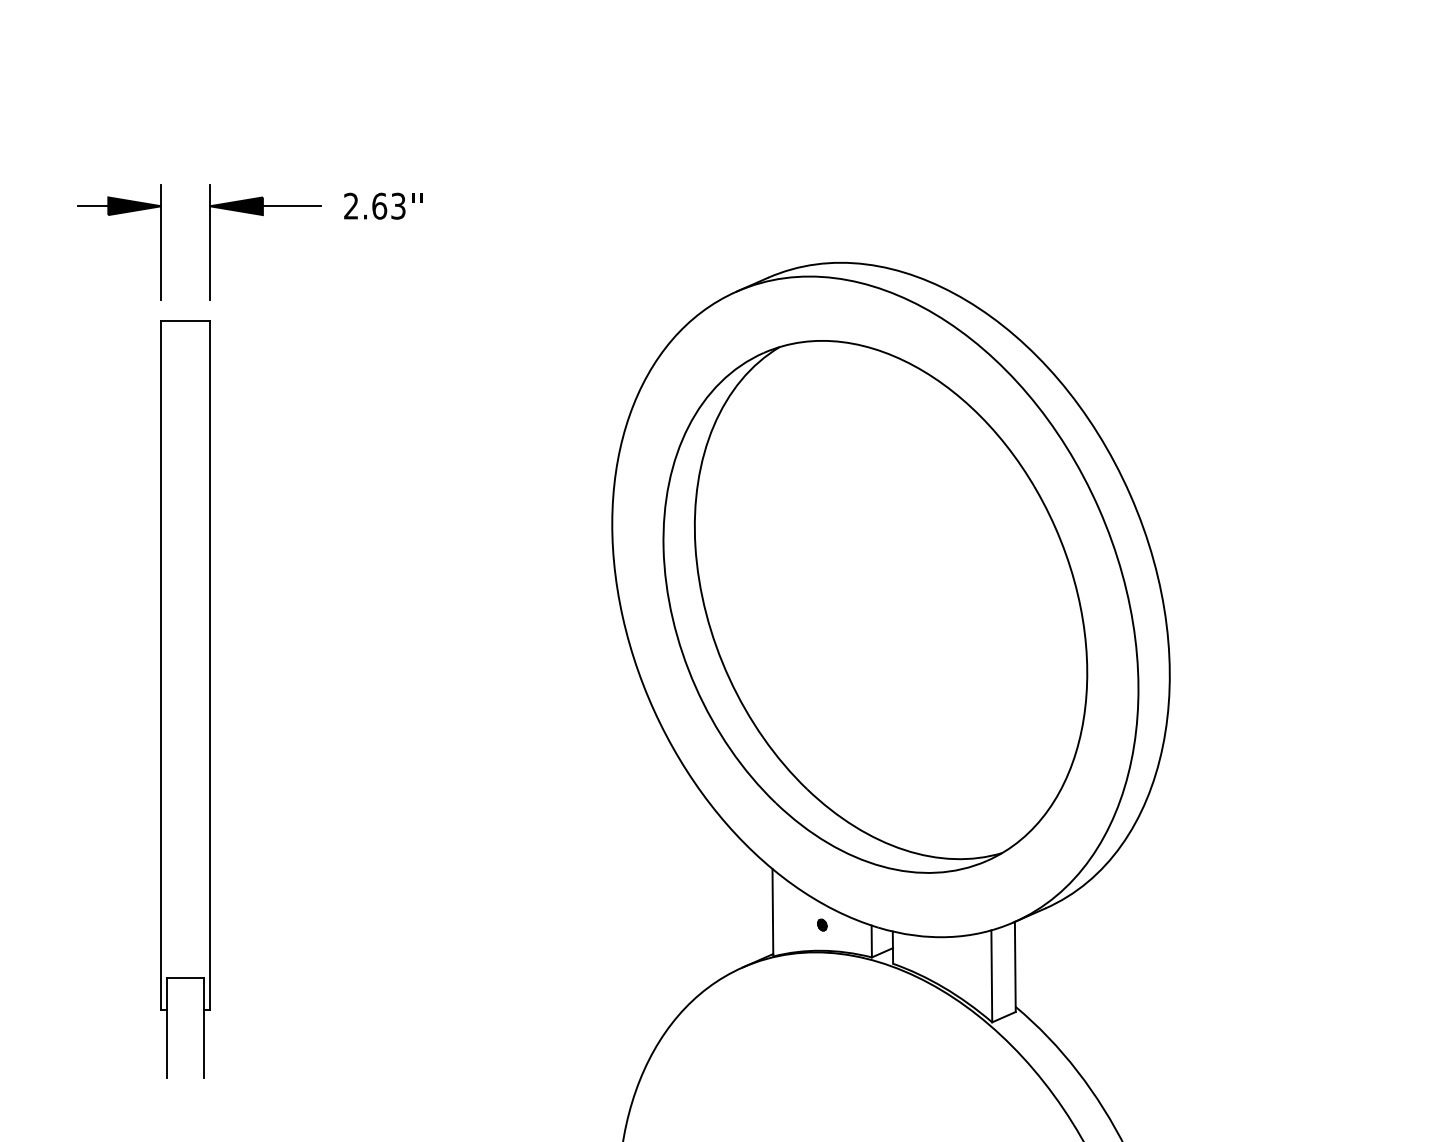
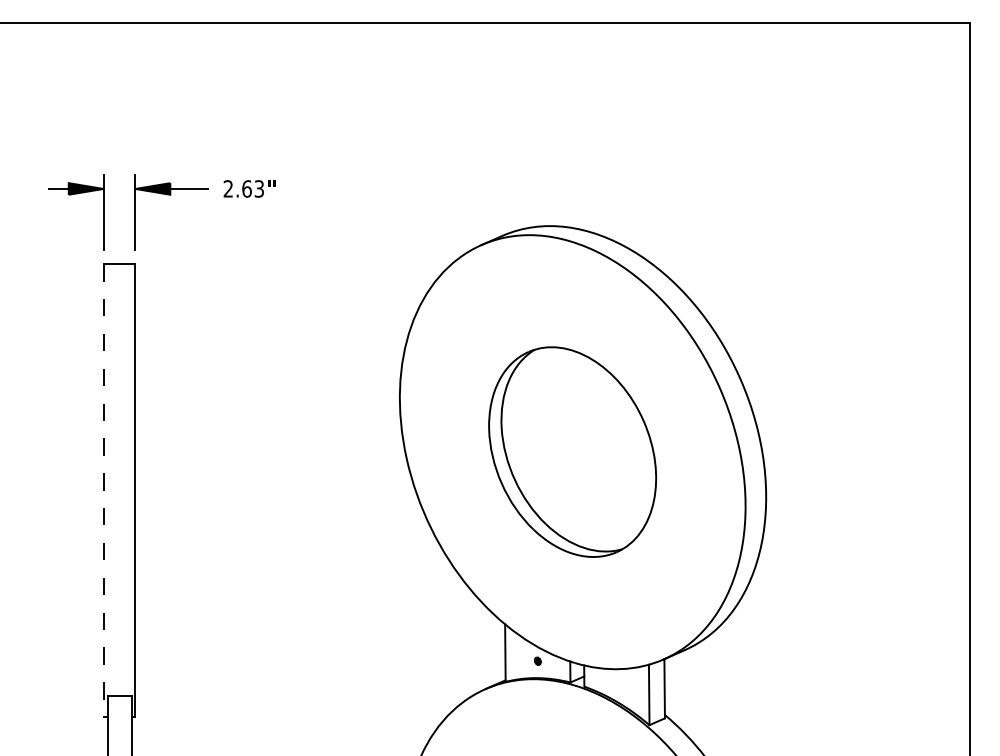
part: (875, 605) -> (572, 451), size x0.6
line: (161, 665) -> (103, 490), solid -> dashed

